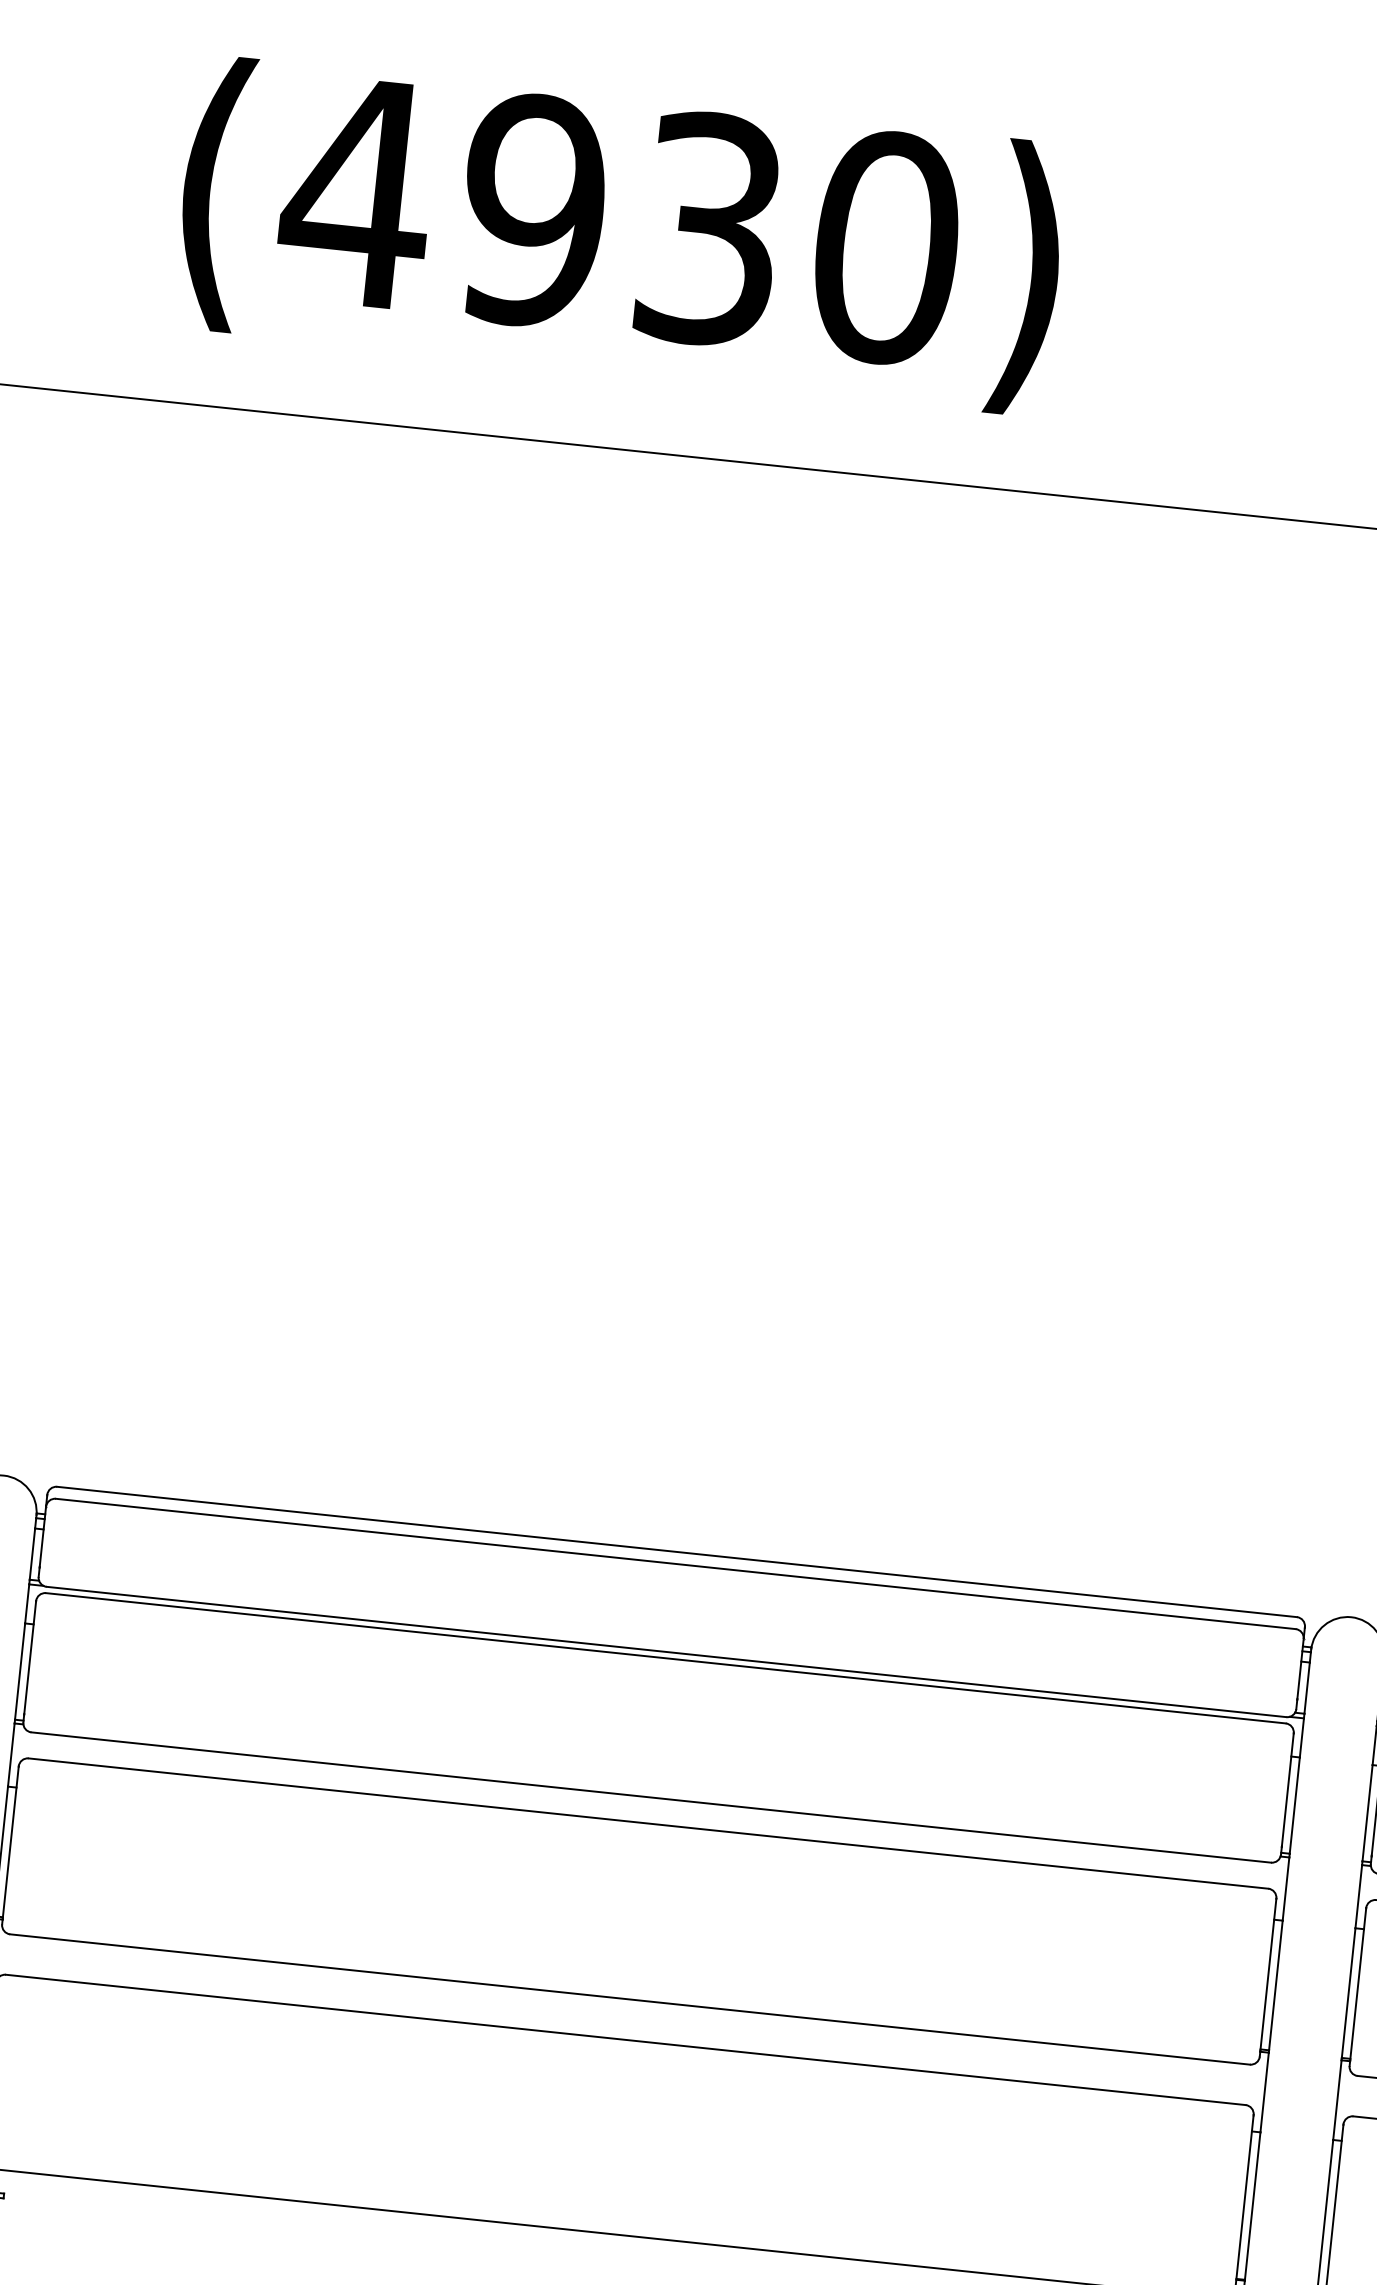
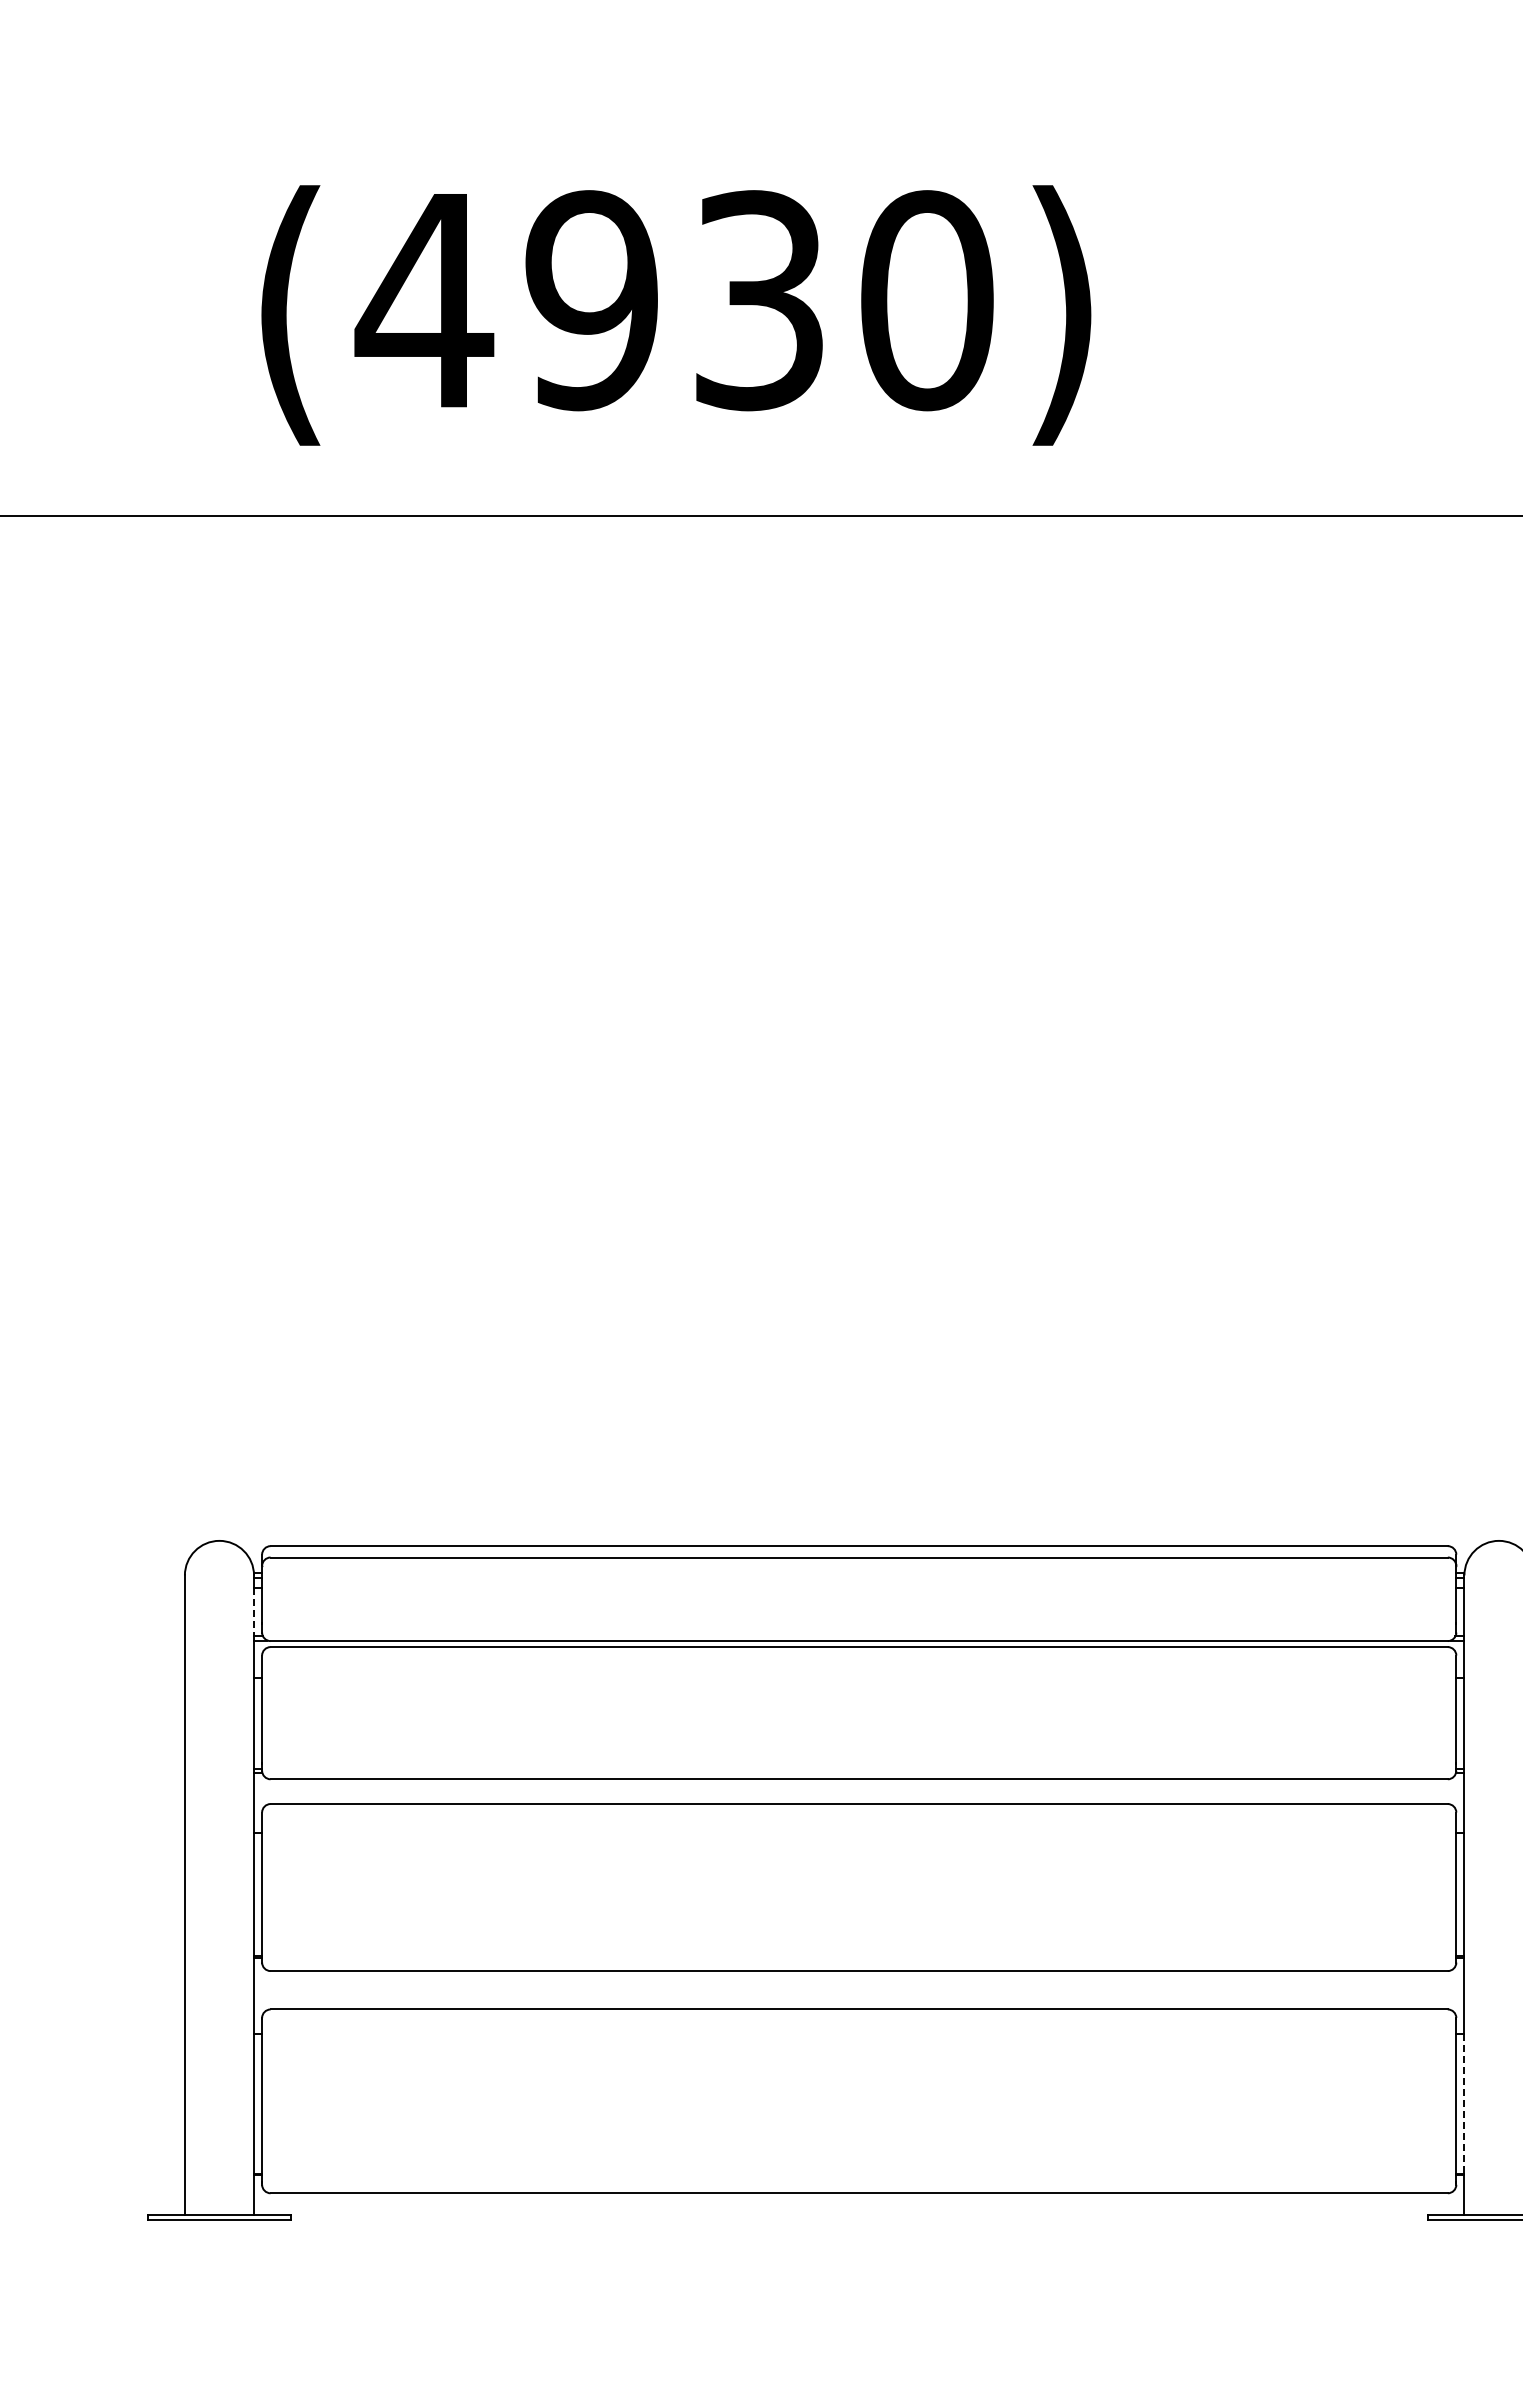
line: (32, 1554) -> (254, 1612), solid -> dashed
line: (1252, 2206) -> (1464, 2104), solid -> dashed

